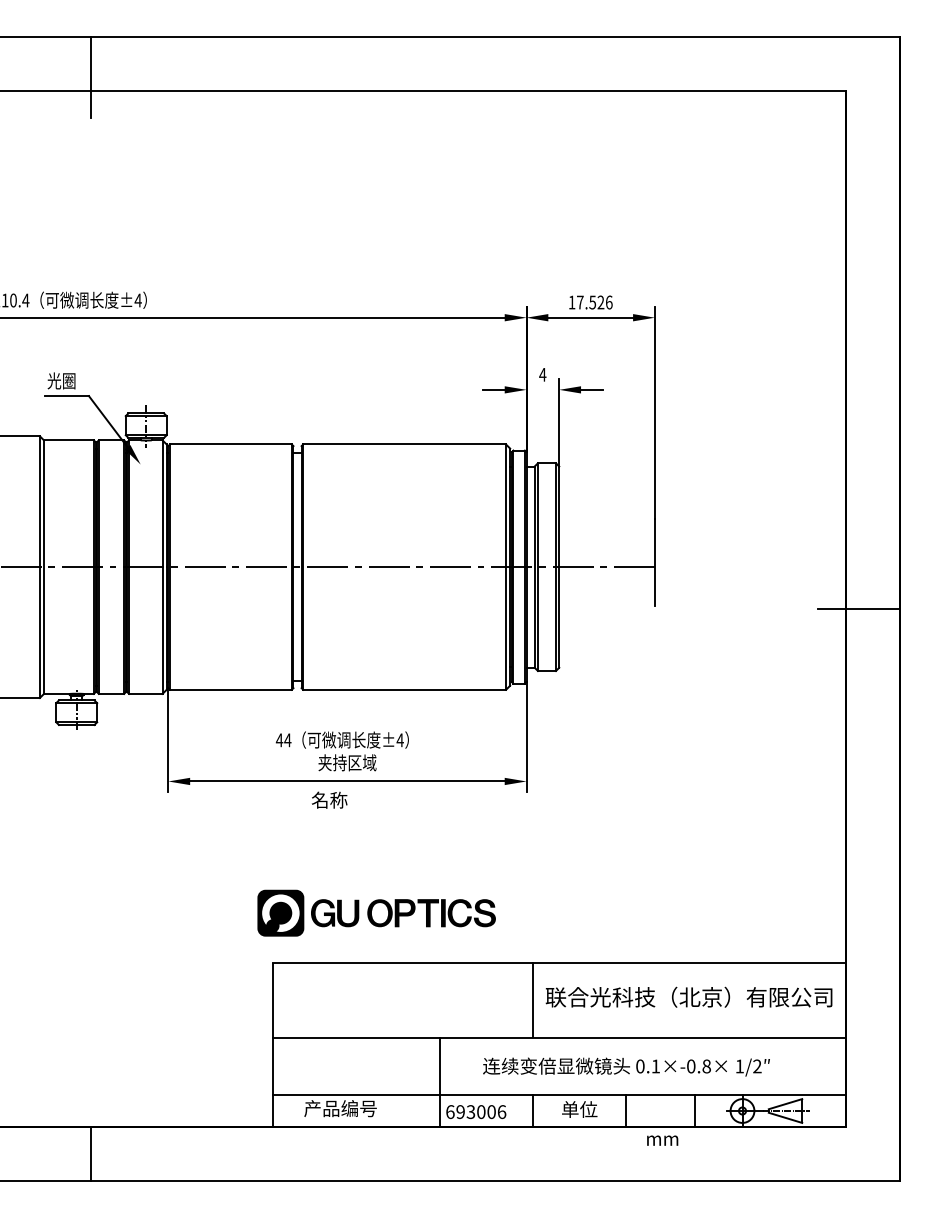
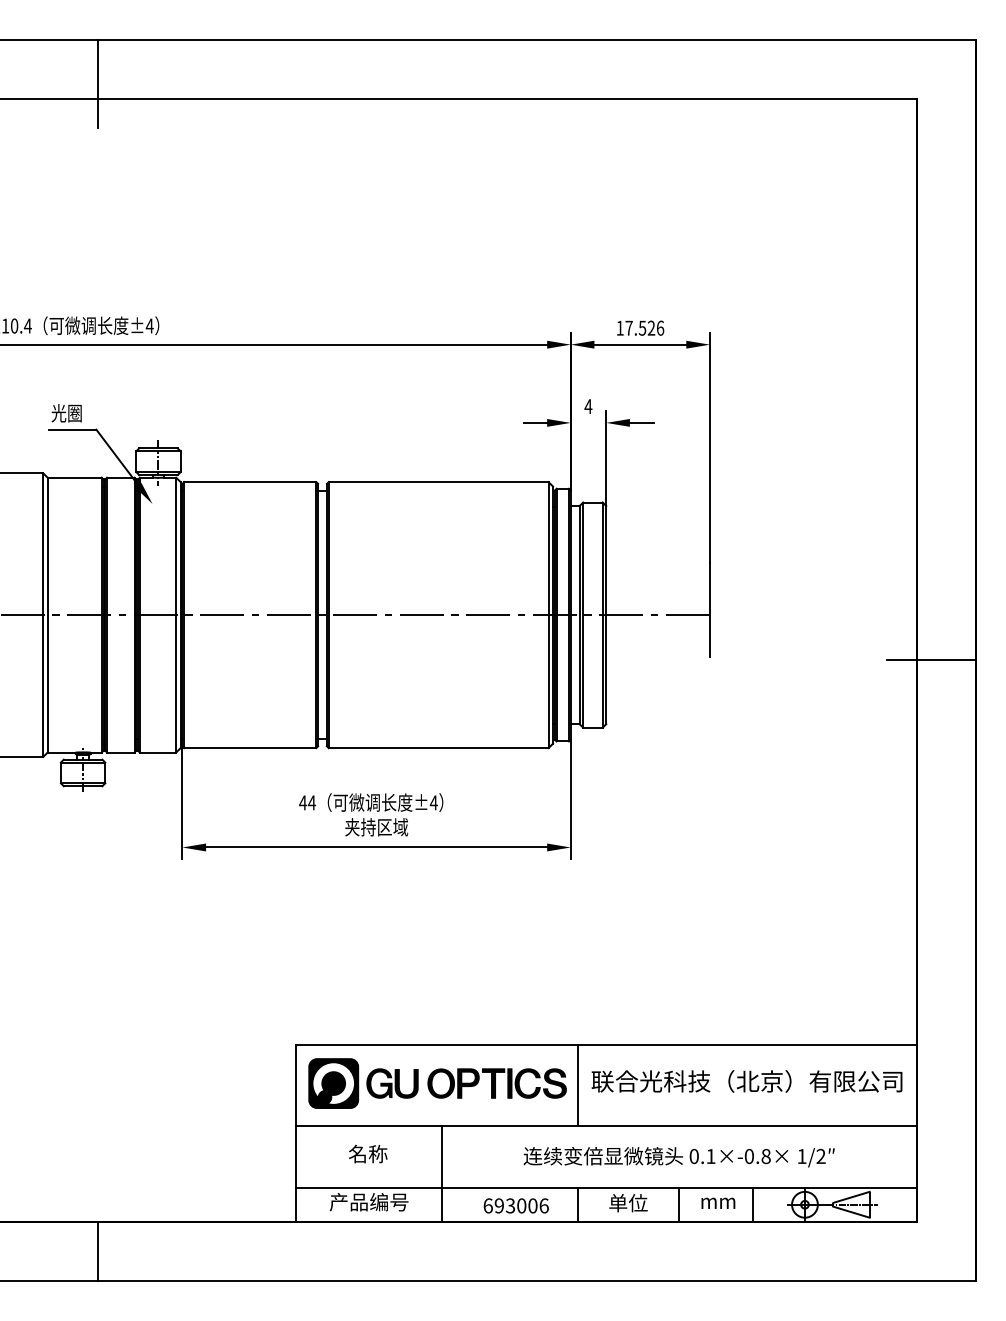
text: (329, 799) -> (368, 1153), moved
part: (376, 912) -> (437, 1082), moved
line: (440, 1081) -> (442, 1172), moved
text: (662, 1140) -> (718, 1203), moved

